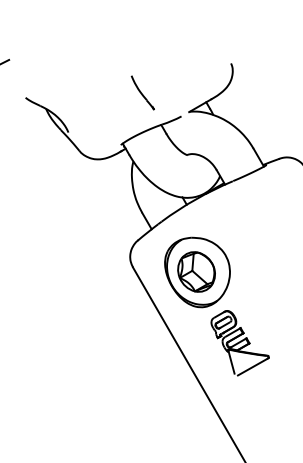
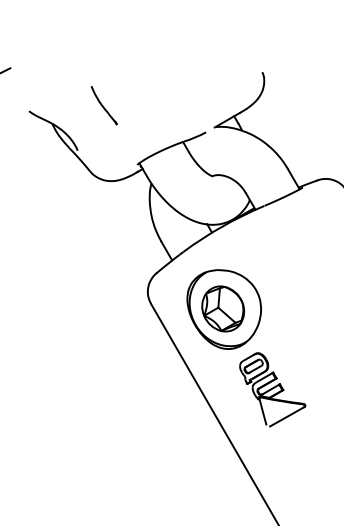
part: (142, 92) -> (103, 105), moved

